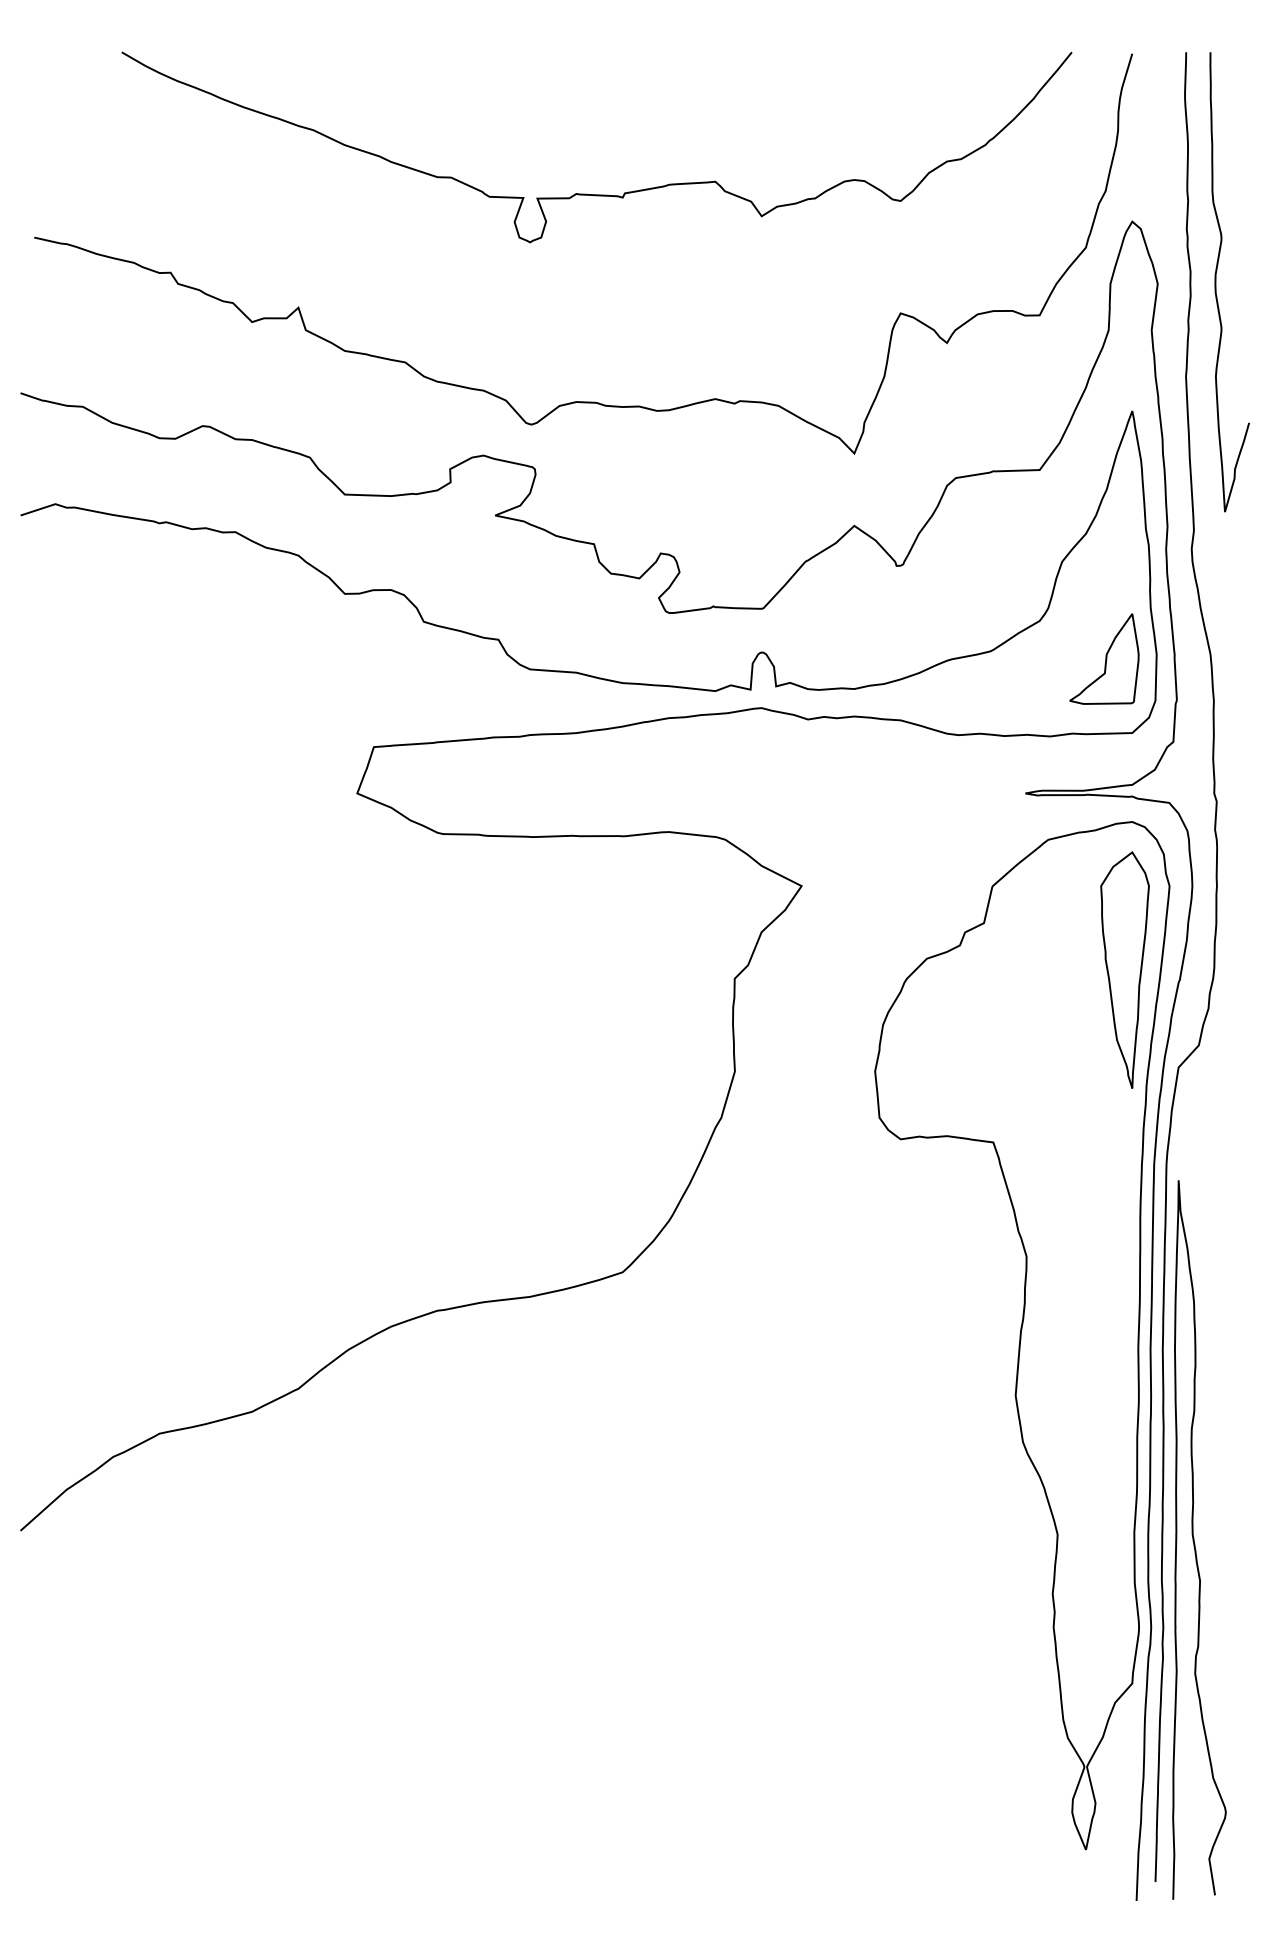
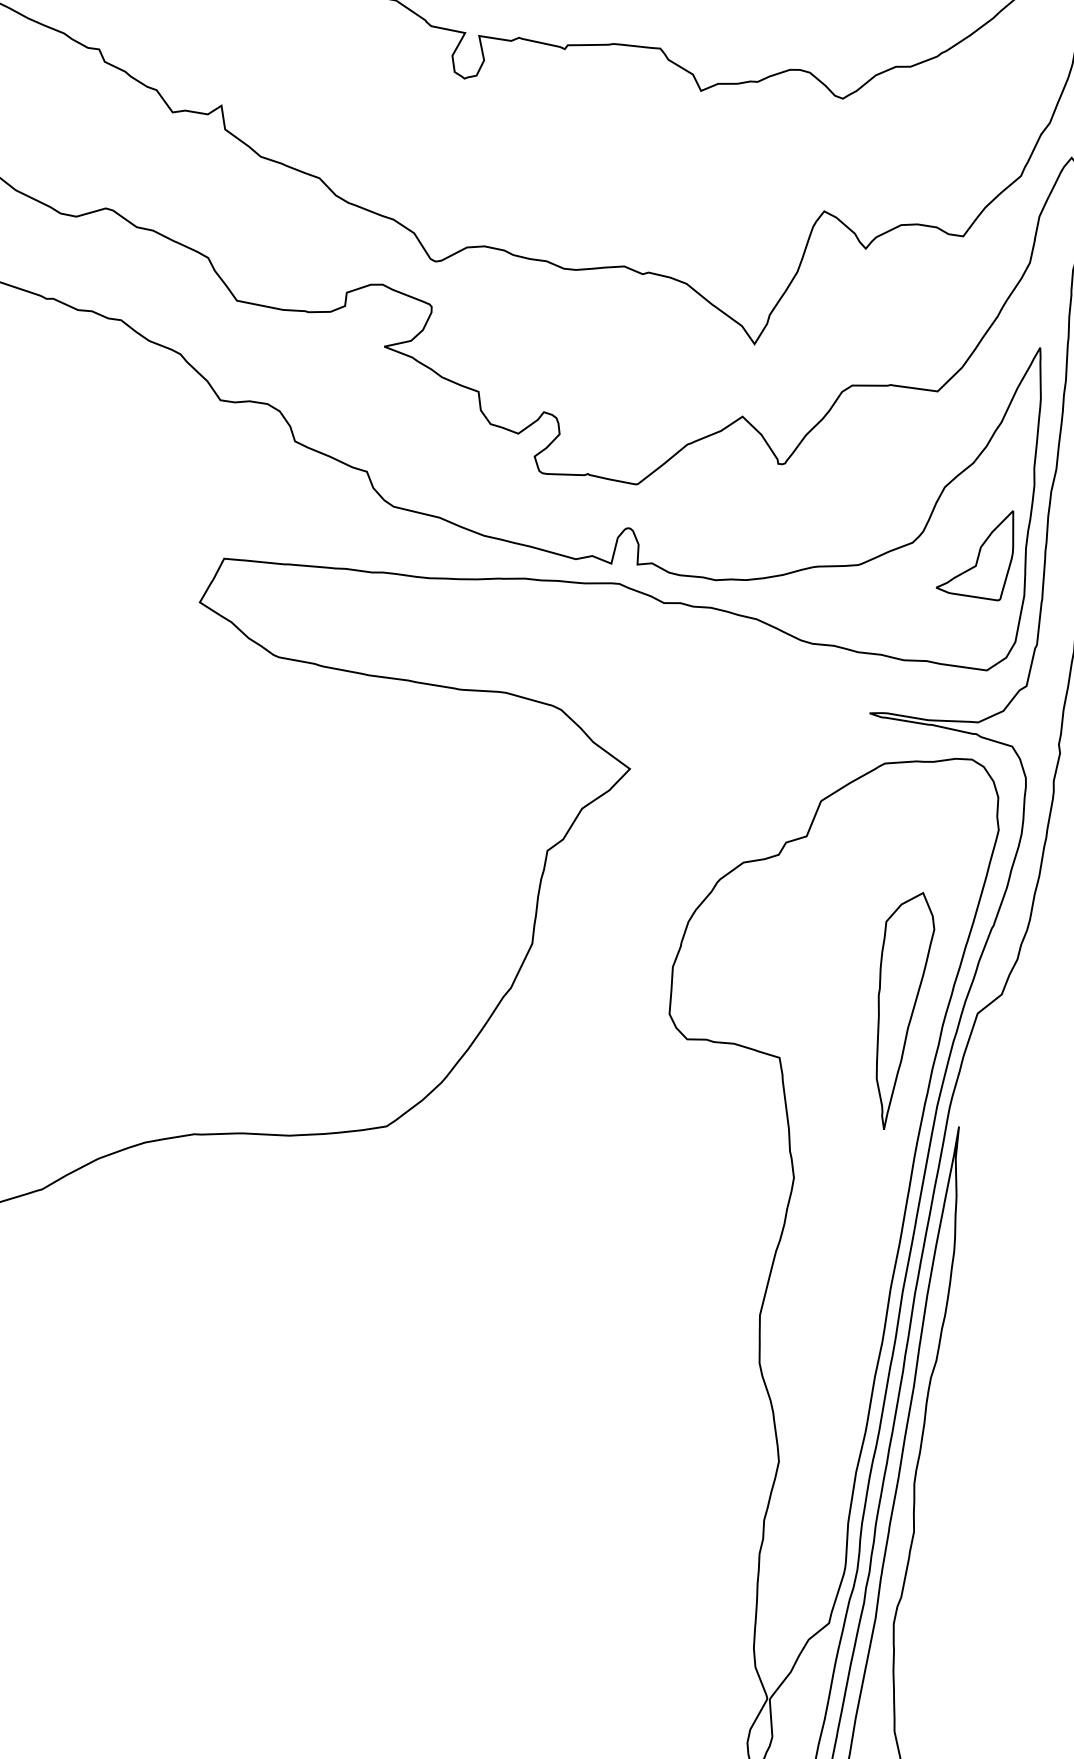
part: (1104, 658) -> (977, 551), moved
part: (1124, 969) -> (895, 1009), moved

